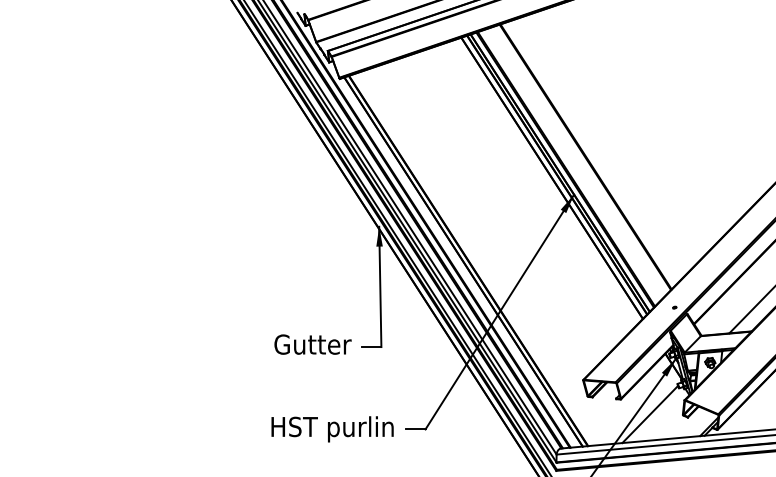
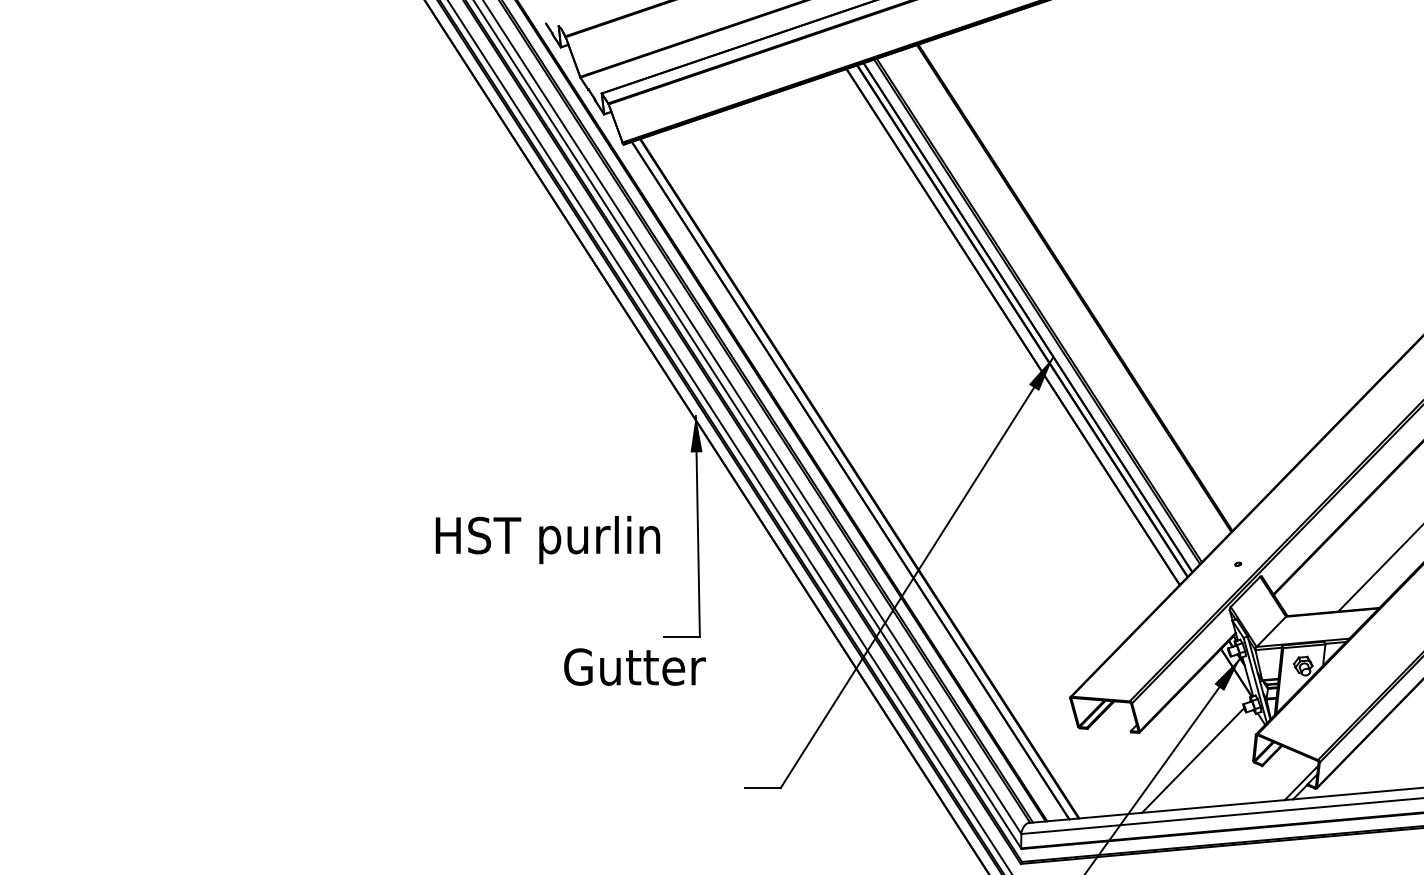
text: (312, 344) -> (634, 666), moved
text: (332, 429) -> (547, 540), moved

